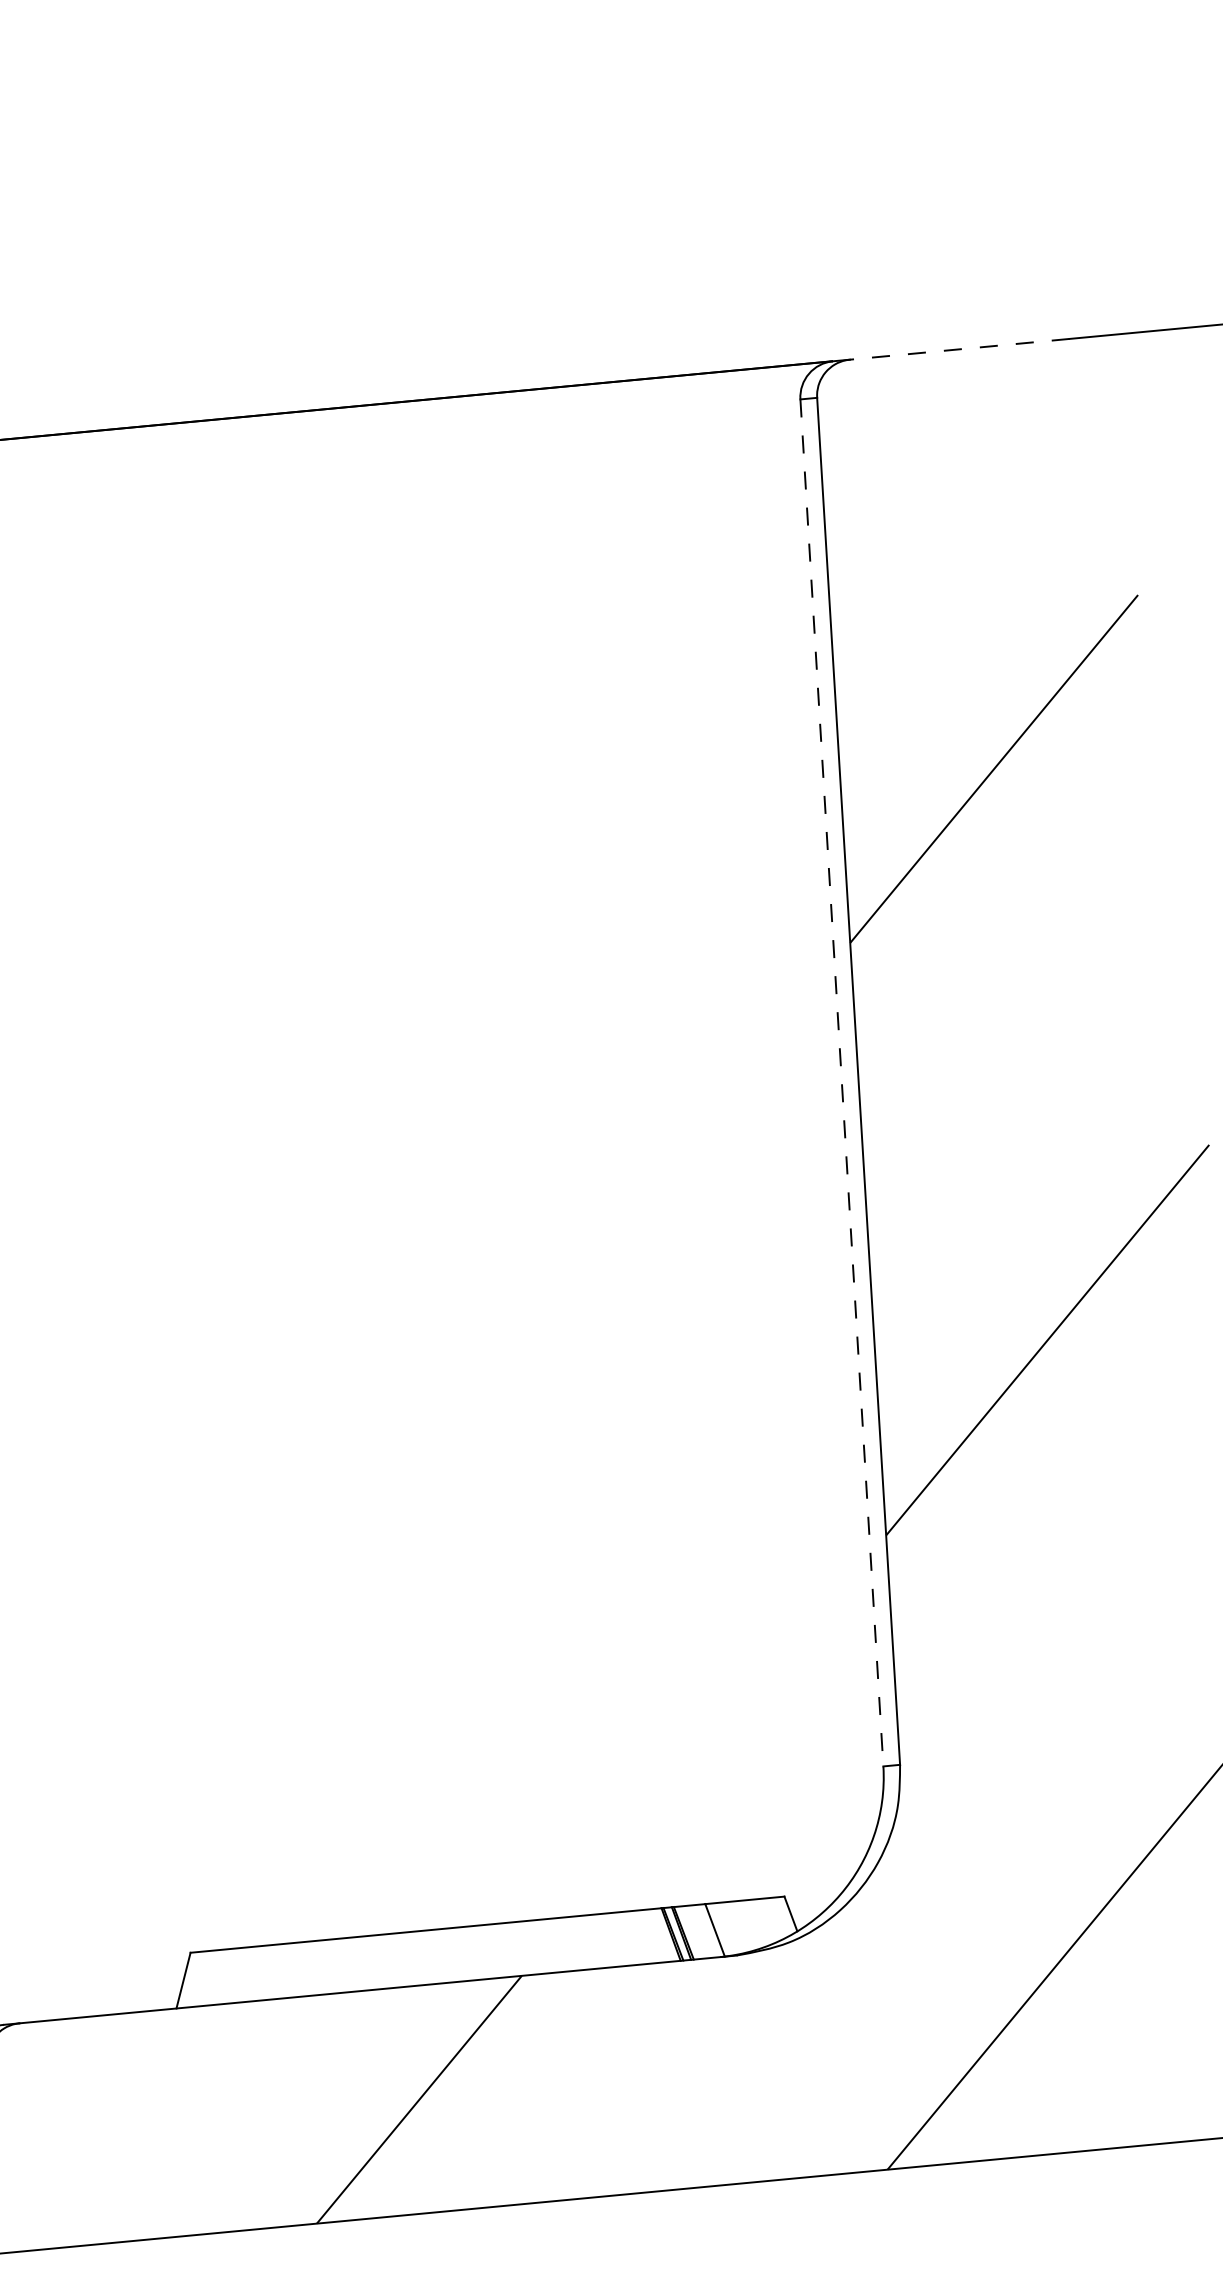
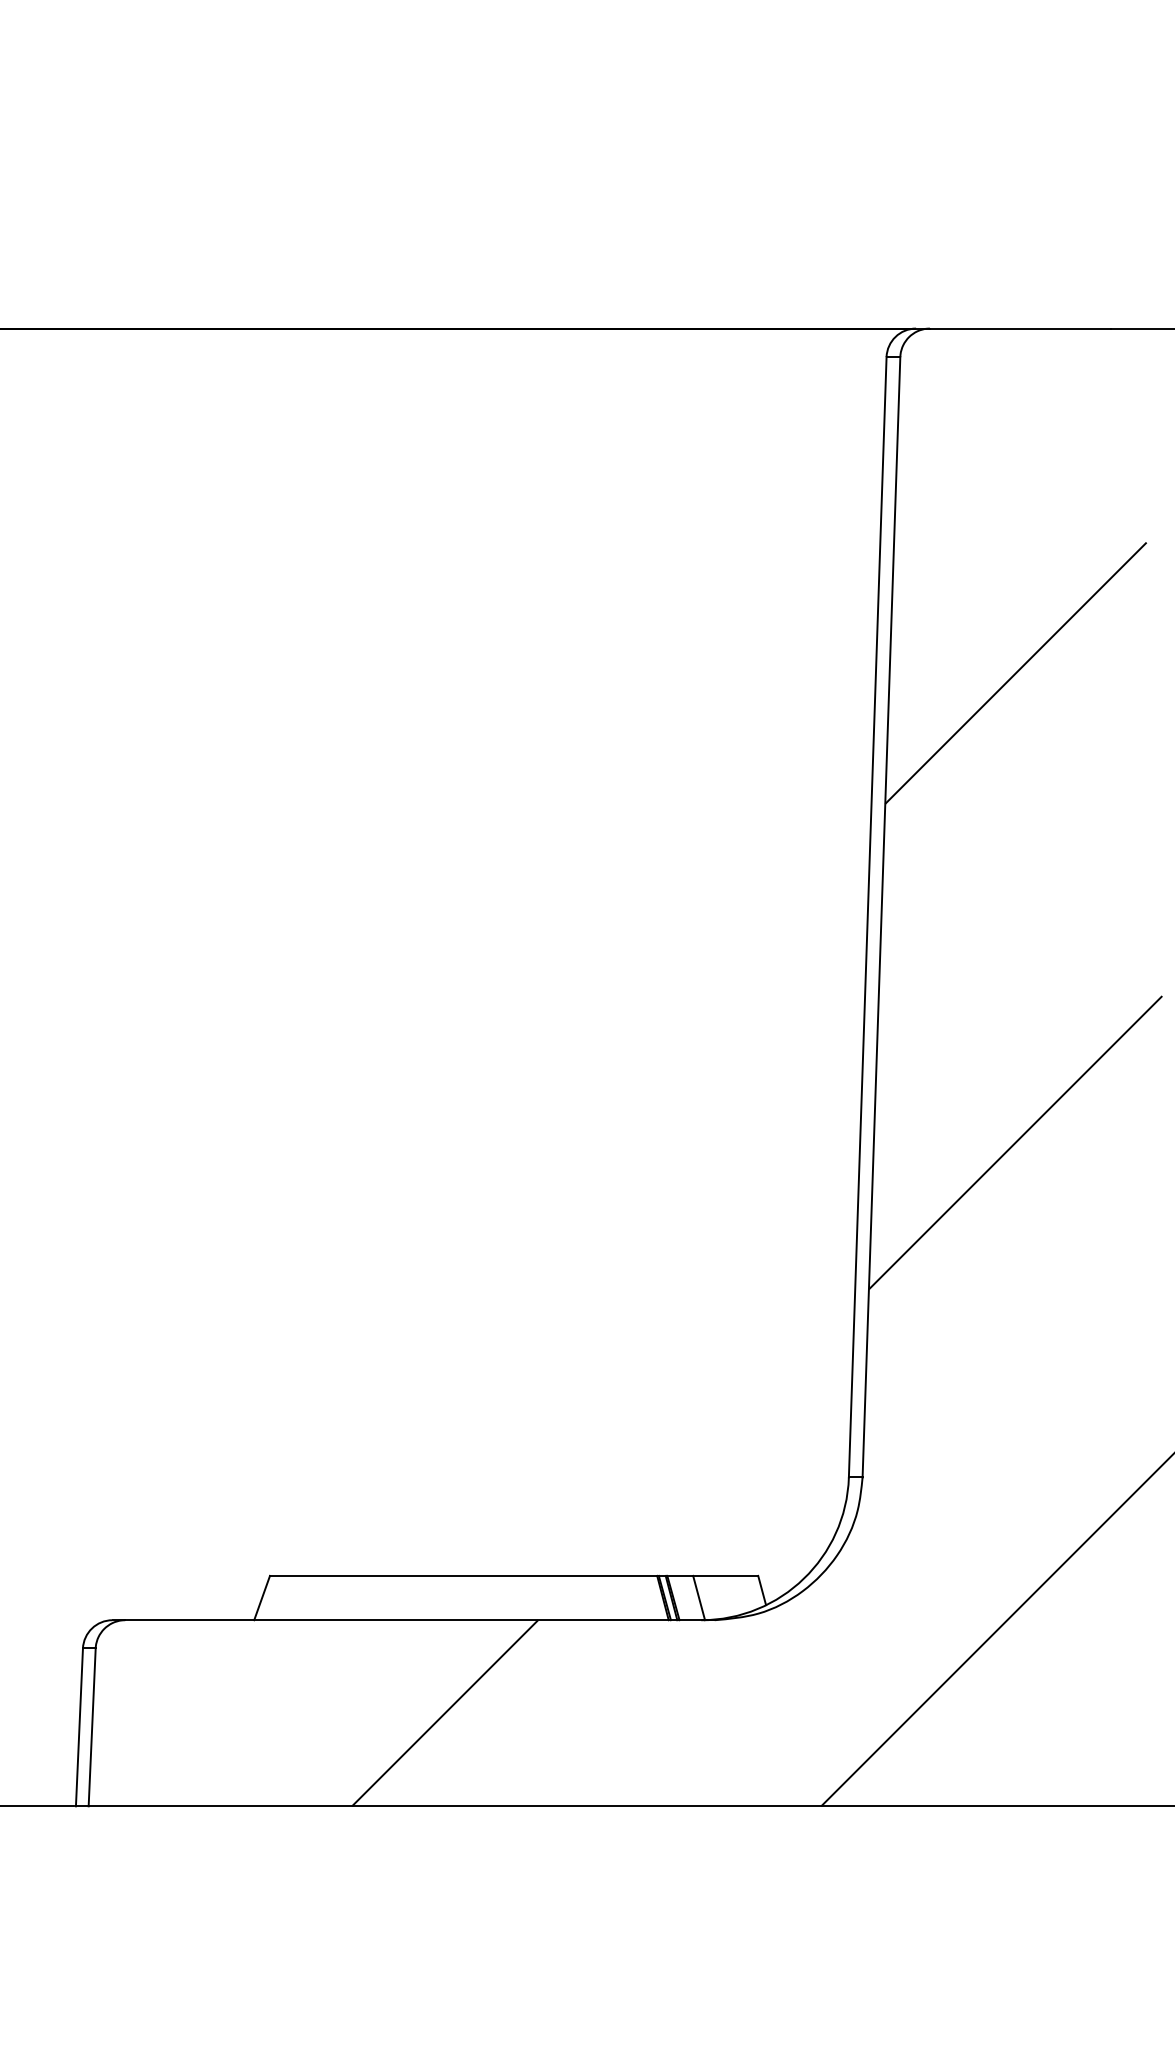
line: (958, 349) -> (1019, 328), dashed -> solid
line: (841, 1083) -> (867, 917), dashed -> solid

